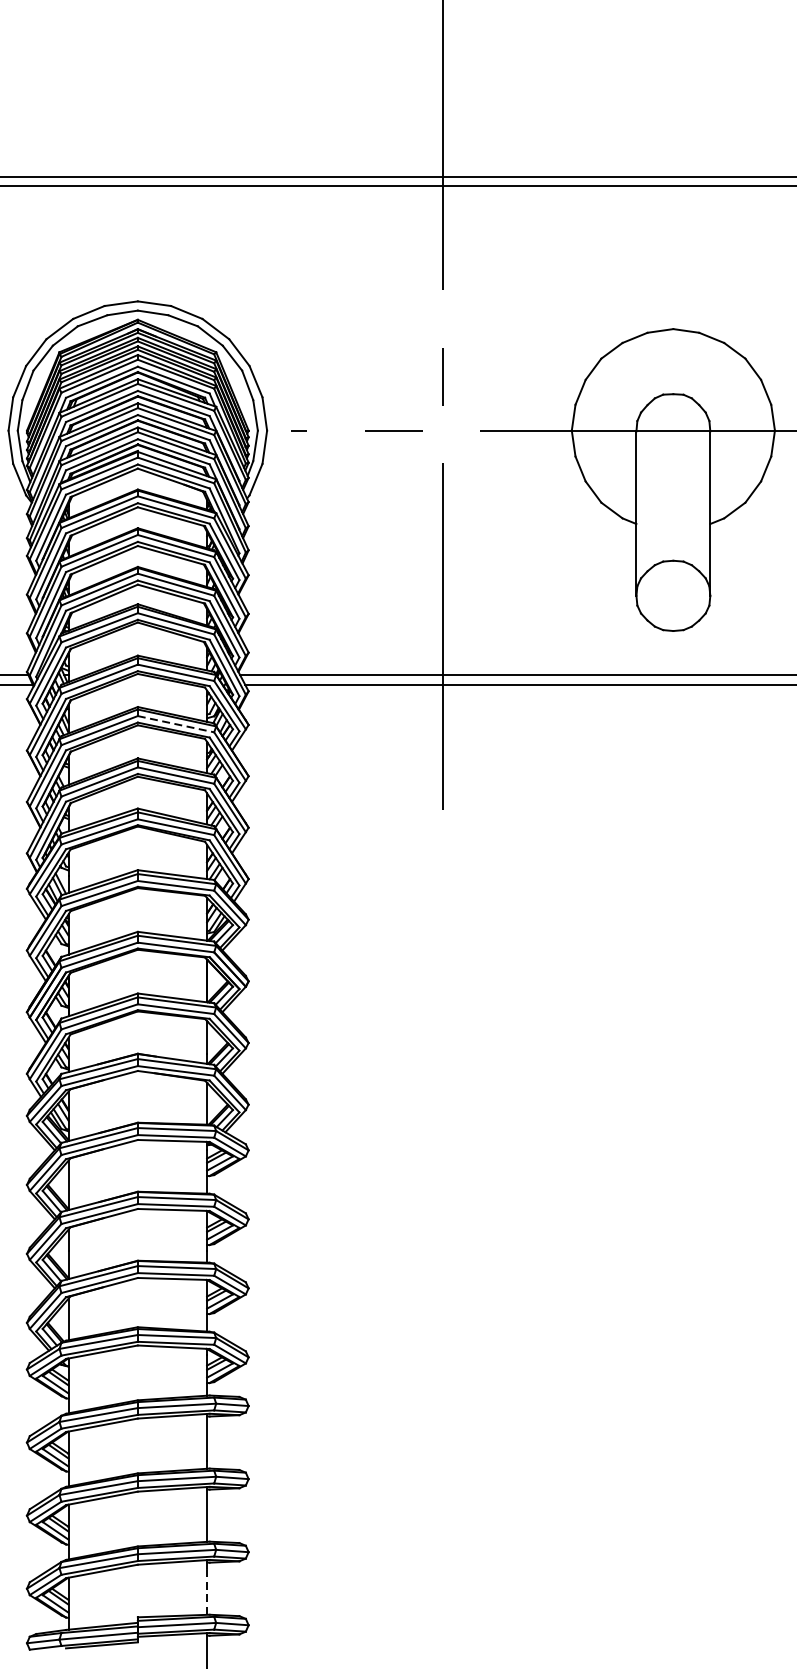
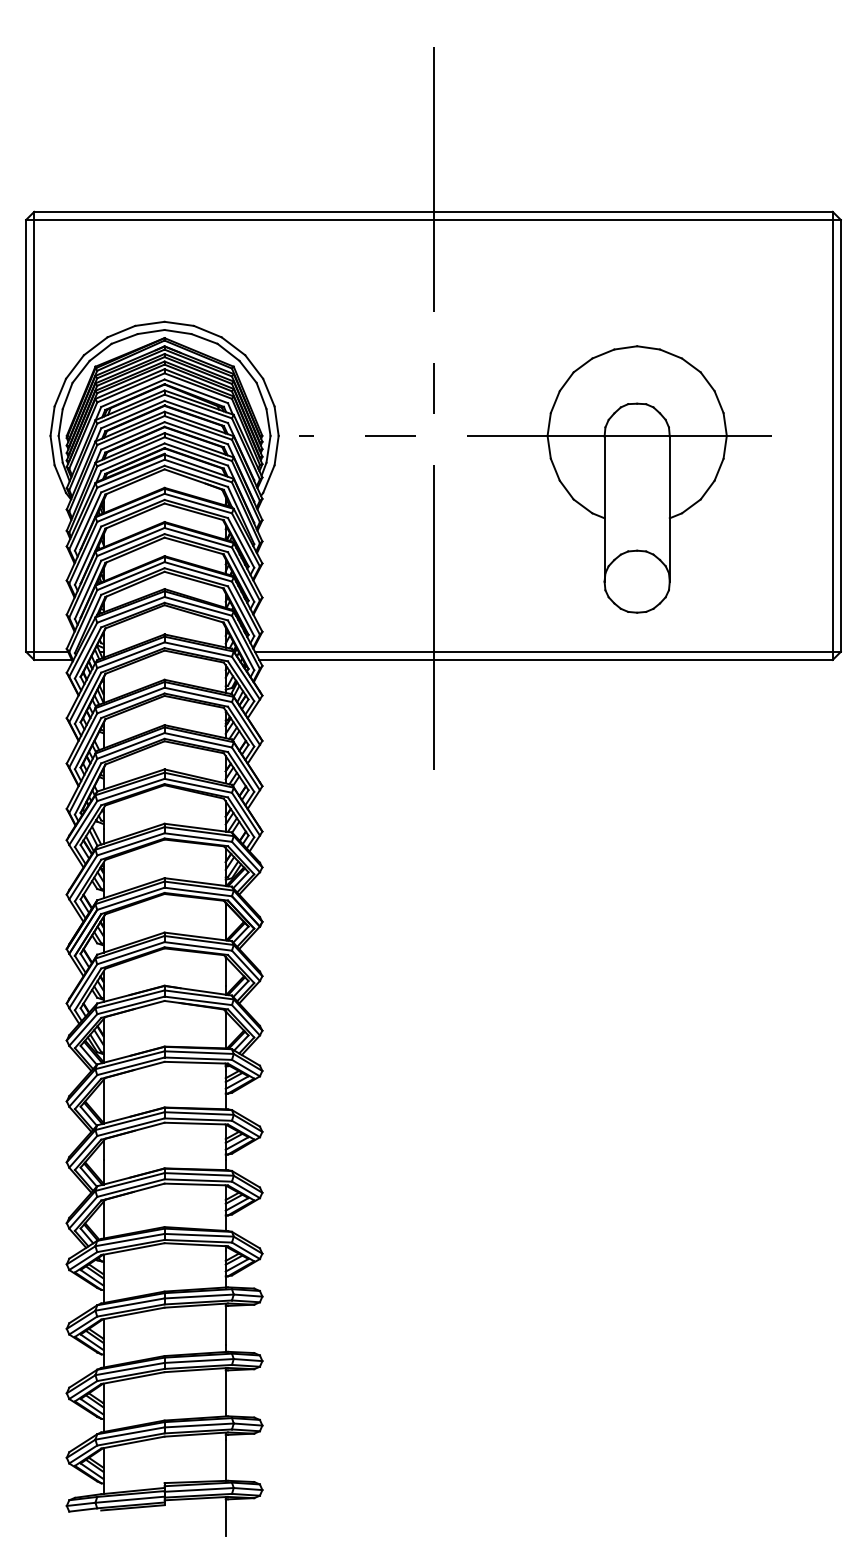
line: (176, 724) -> (198, 695), dashed -> solid
line: (206, 1590) -> (225, 1459), dashed -> solid

